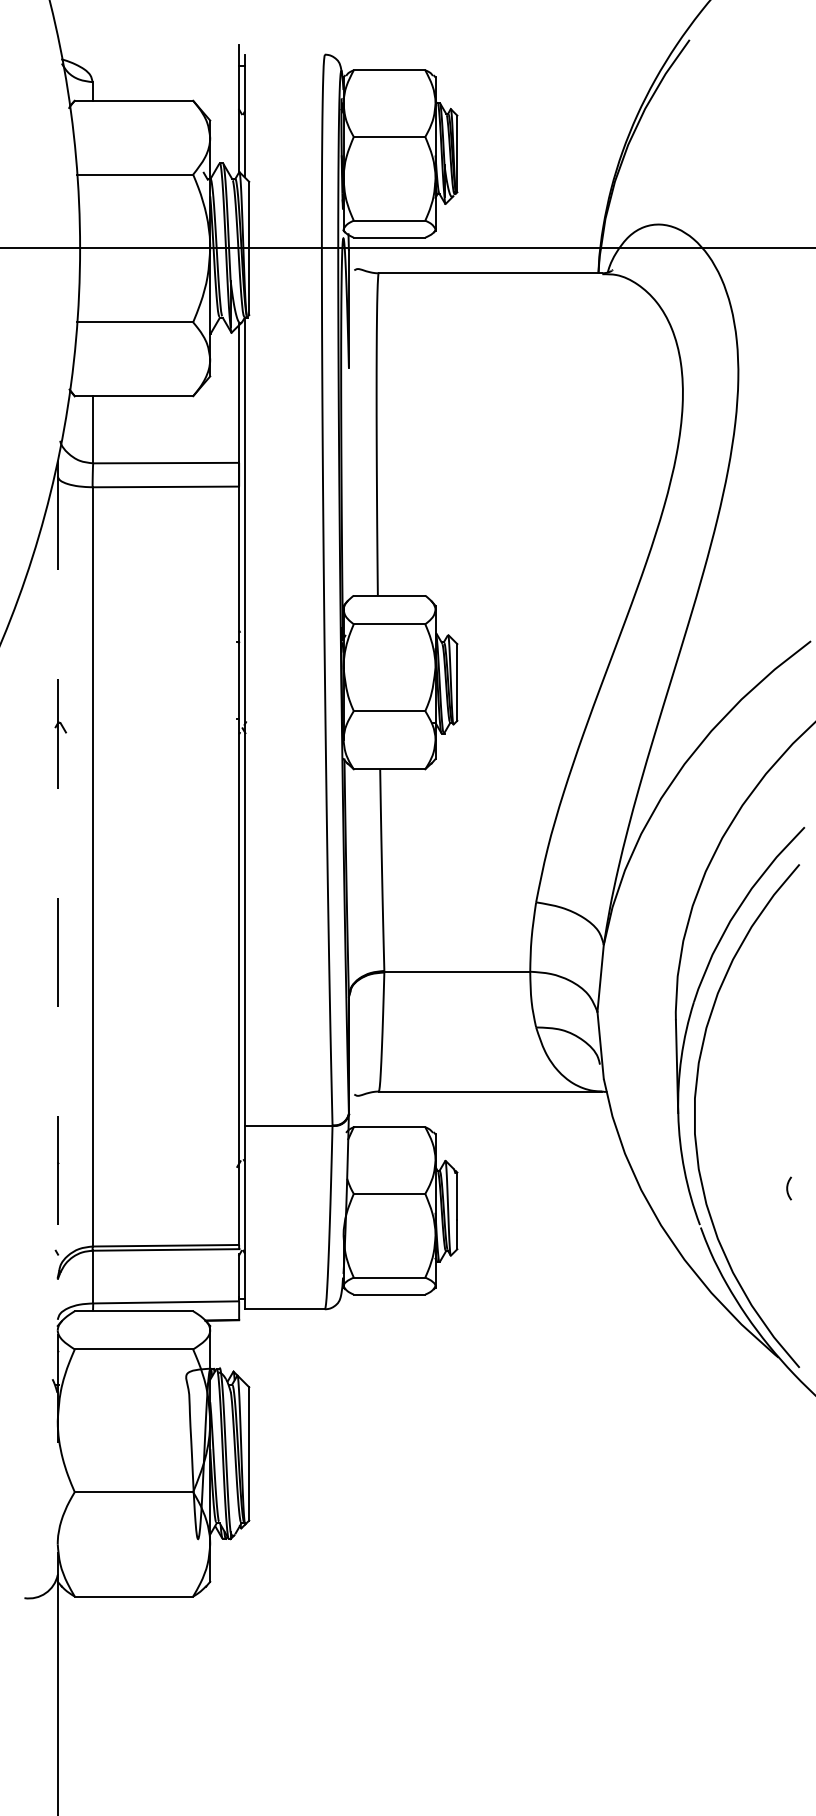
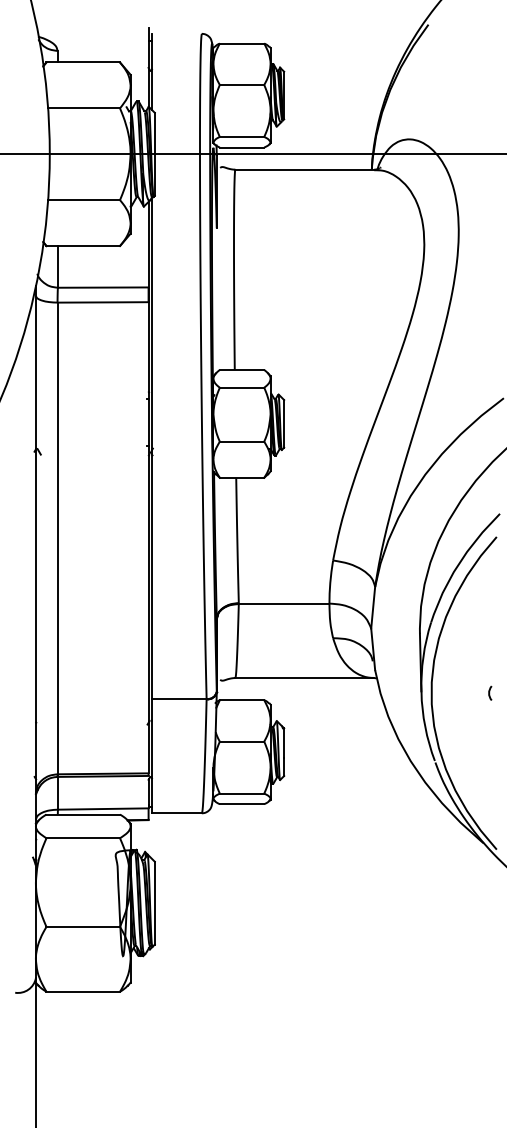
line: (57, 1018) -> (35, 632), dashed -> solid
curve: (789, 1187) -> (490, 692), moved

